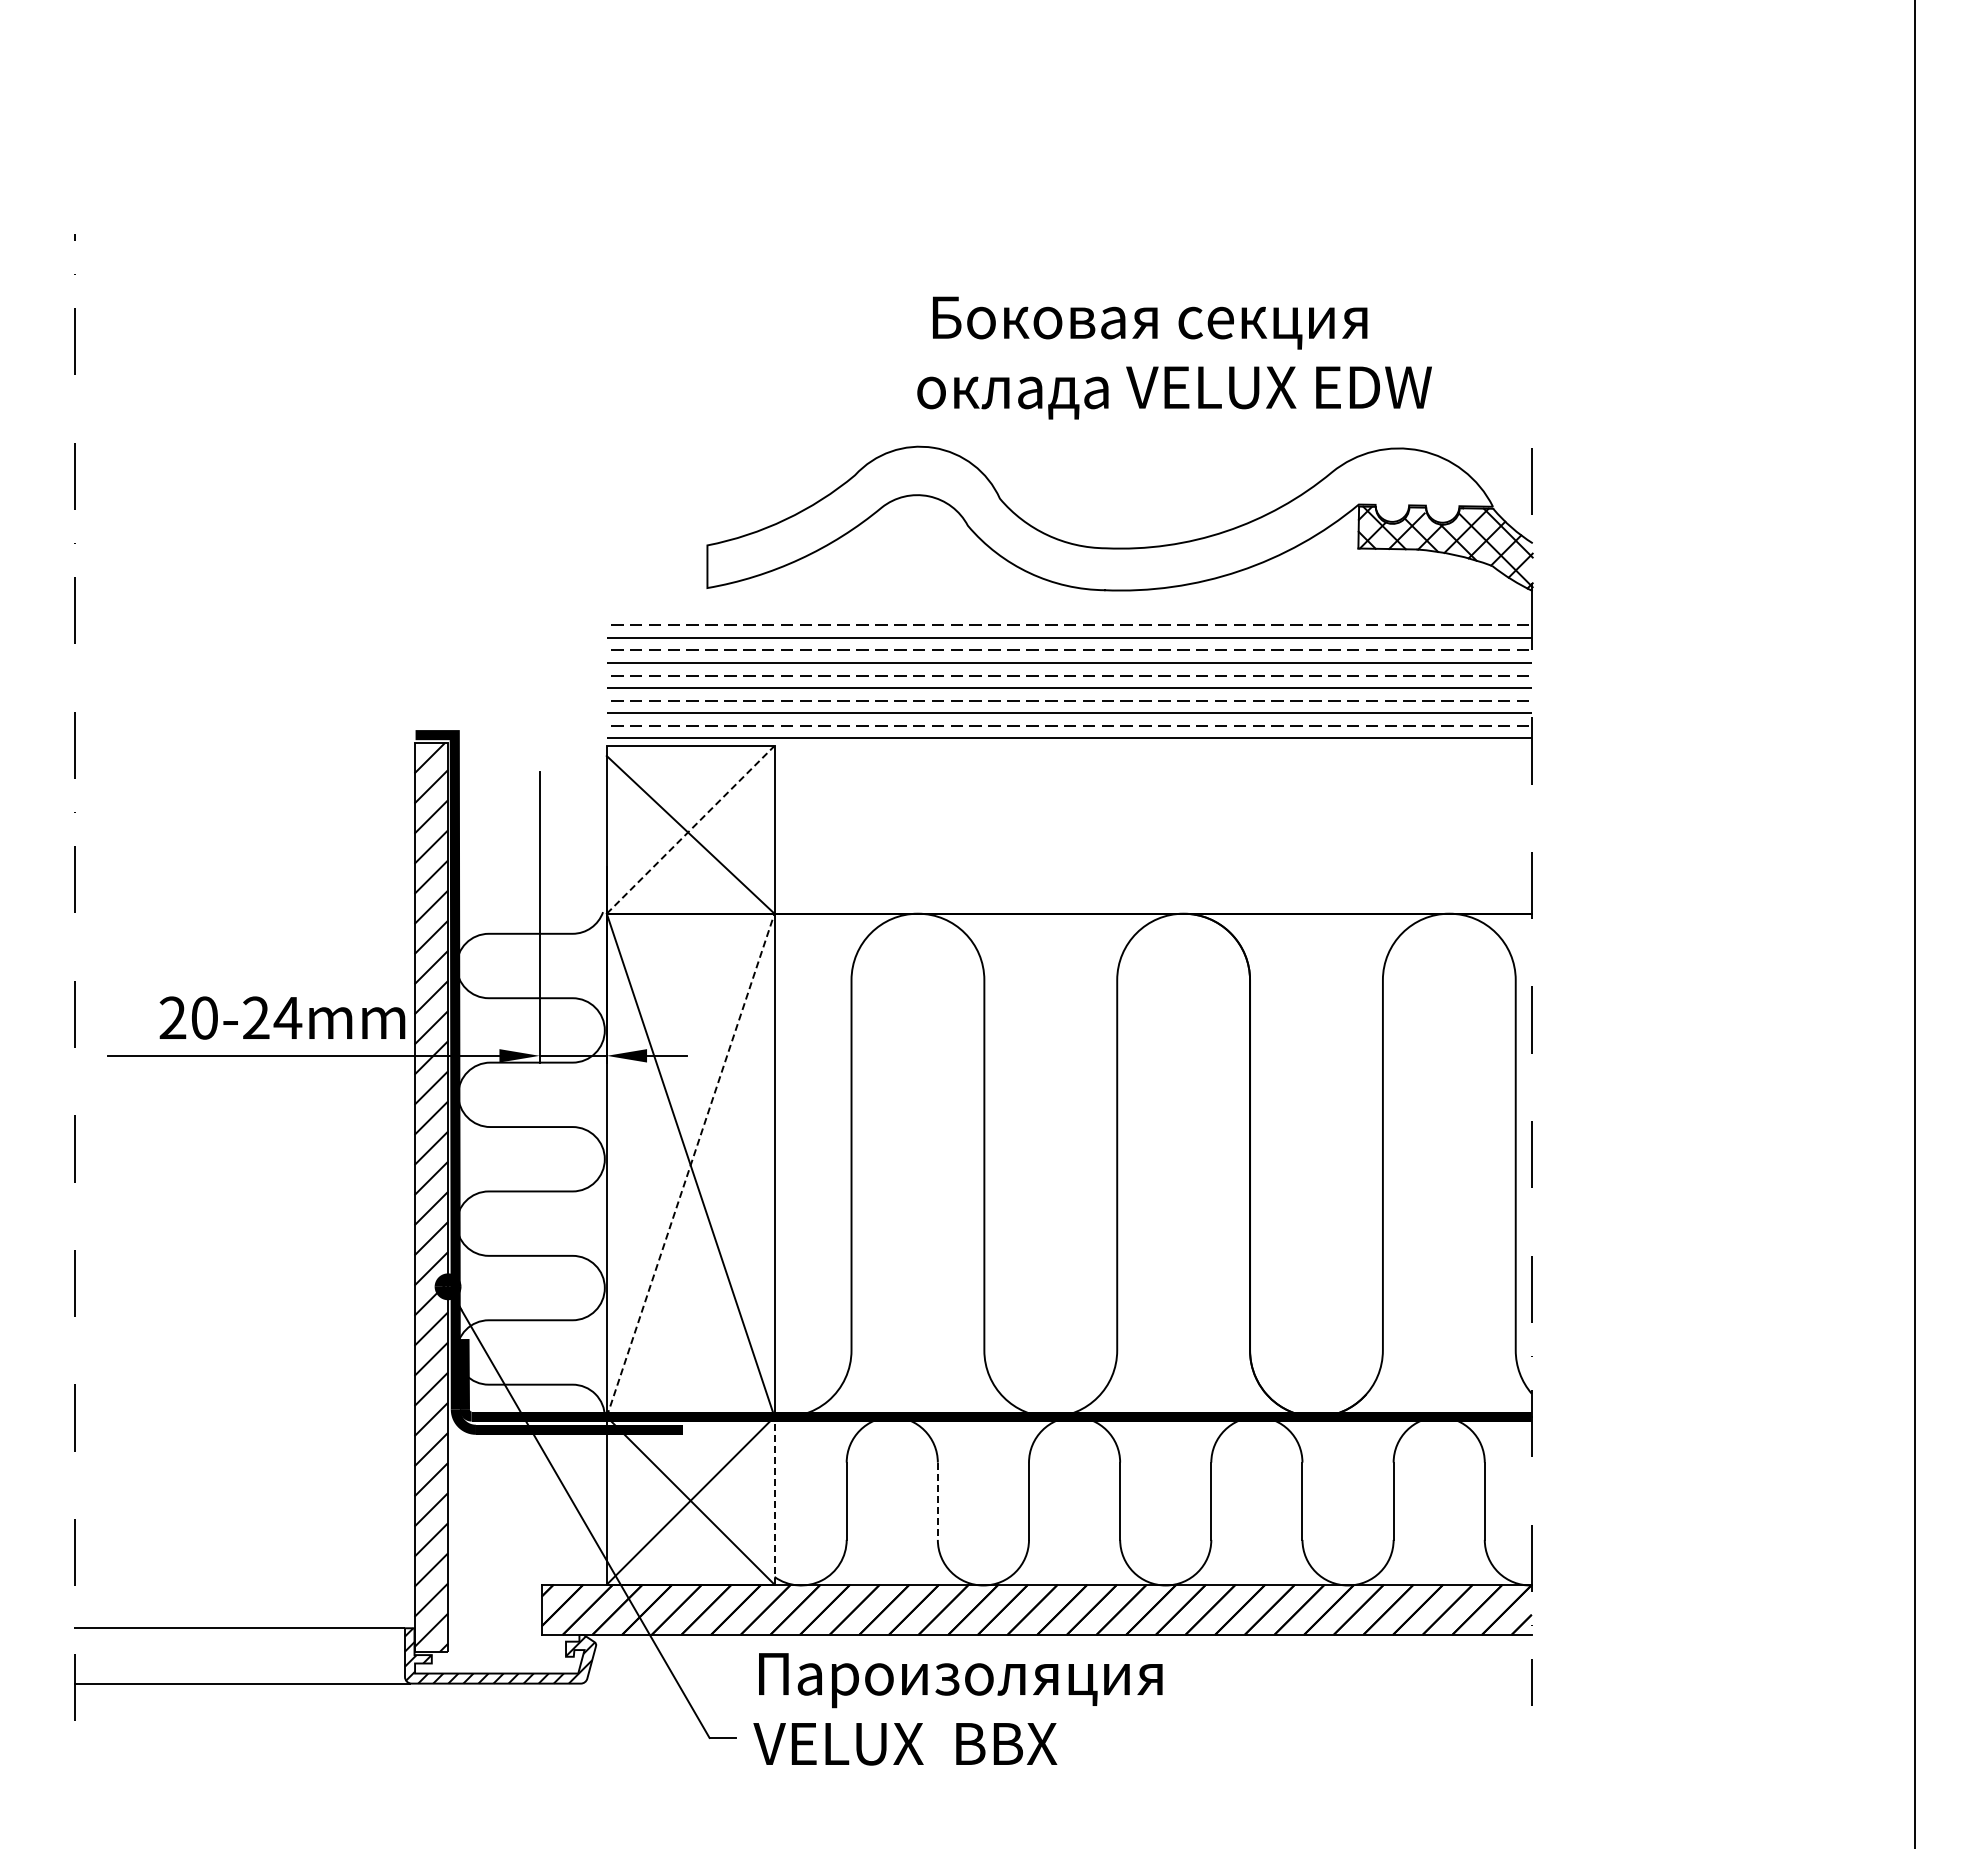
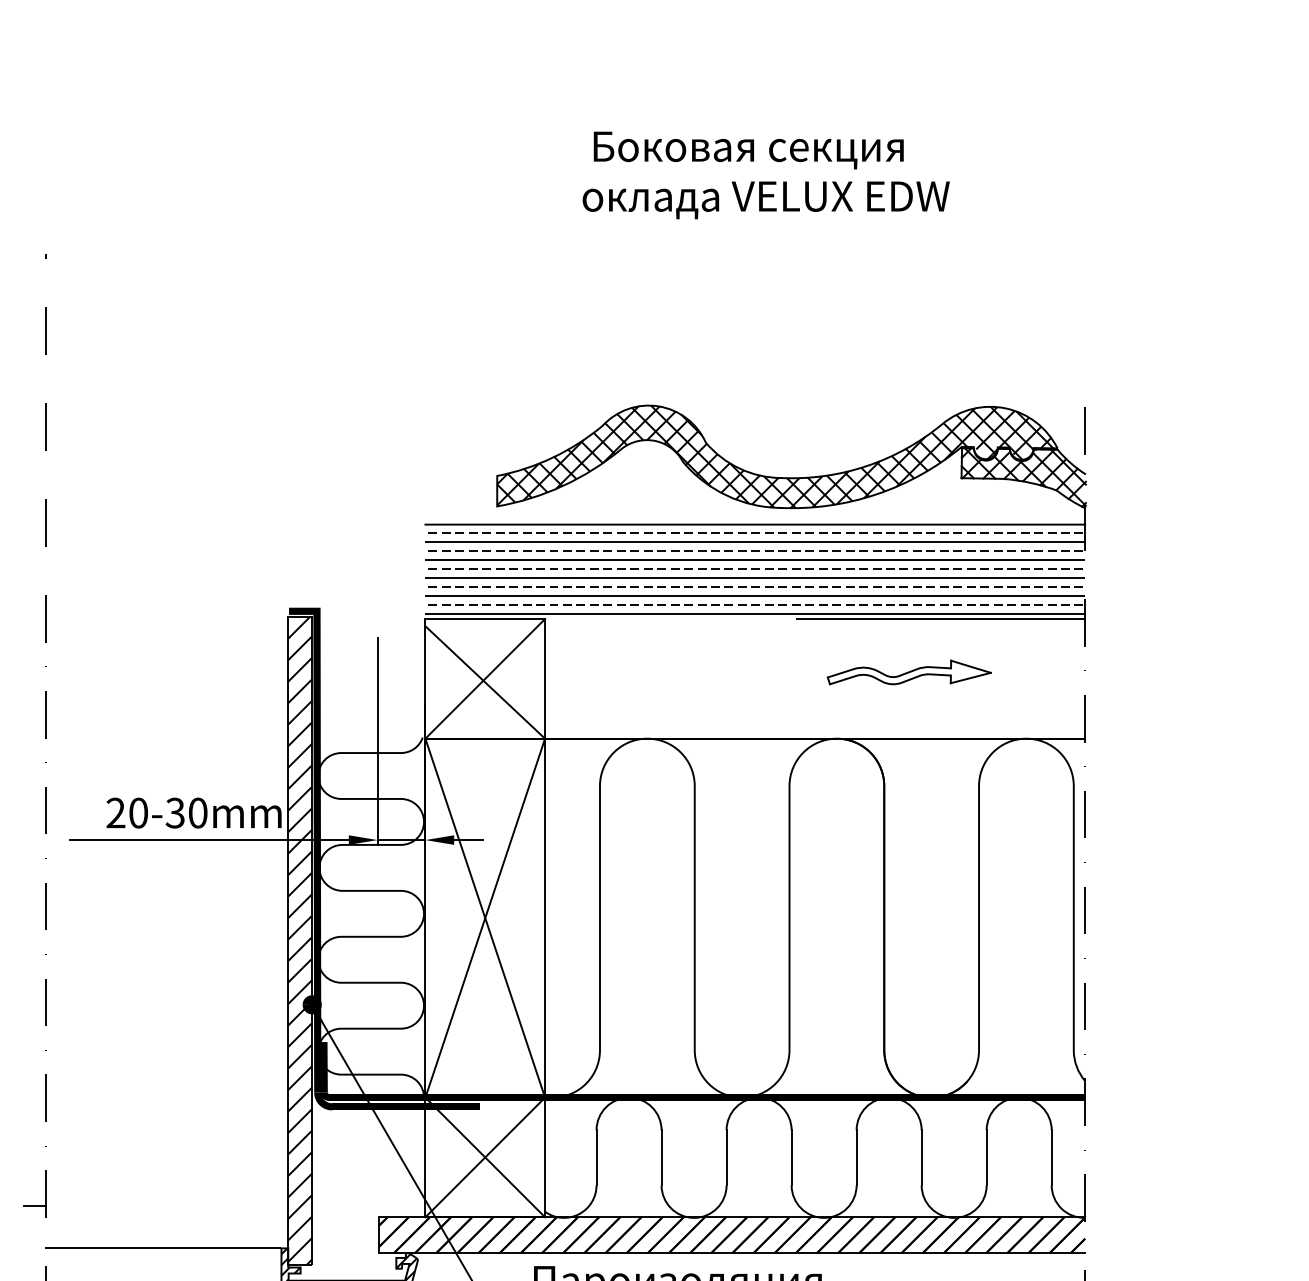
text: (1174, 357) -> (766, 175), moved
hatch: (1097, 518) -> (775, 456), added
line: (1068, 613) -> (754, 524), added
line: (1329, 745) -> (940, 618), added
part: (1284, 820) -> (908, 672), added
line: (690, 829) -> (485, 678), dashed -> solid
text: (272, 1017) -> (186, 812), 20-24mm -> 20-30mm
line: (690, 1164) -> (485, 917), dashed -> solid
line: (774, 1500) -> (545, 1157), dashed -> solid
line: (937, 1501) -> (661, 1157), dashed -> solid
line: (58, 1568) -> (34, 1205), added

